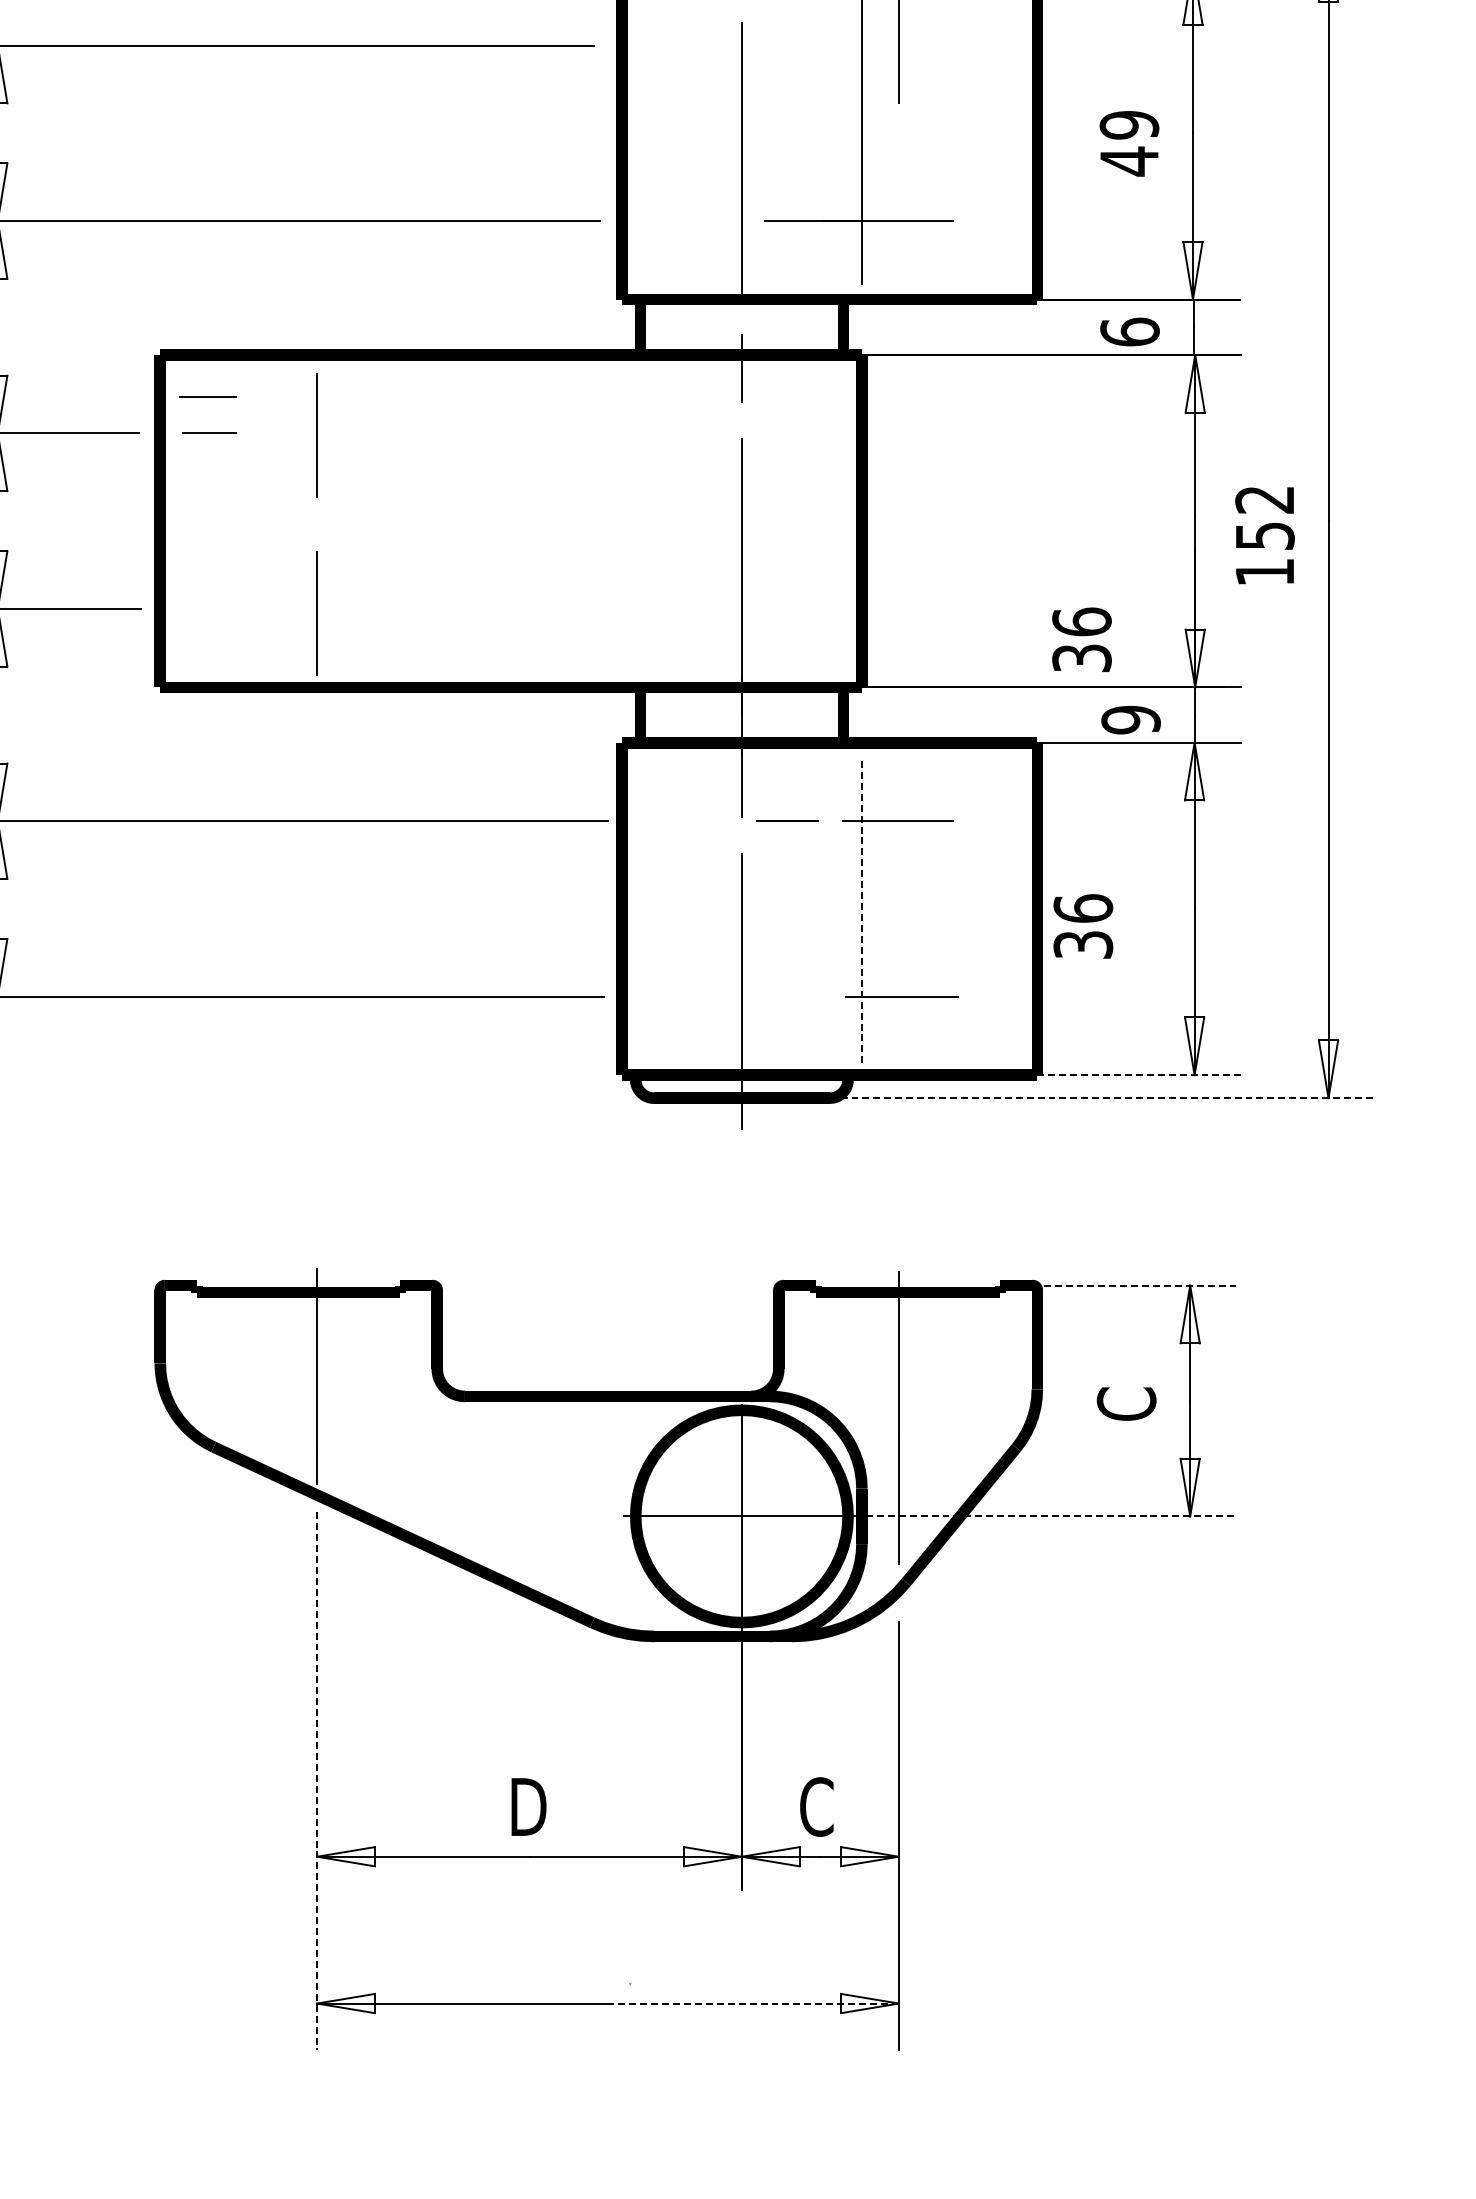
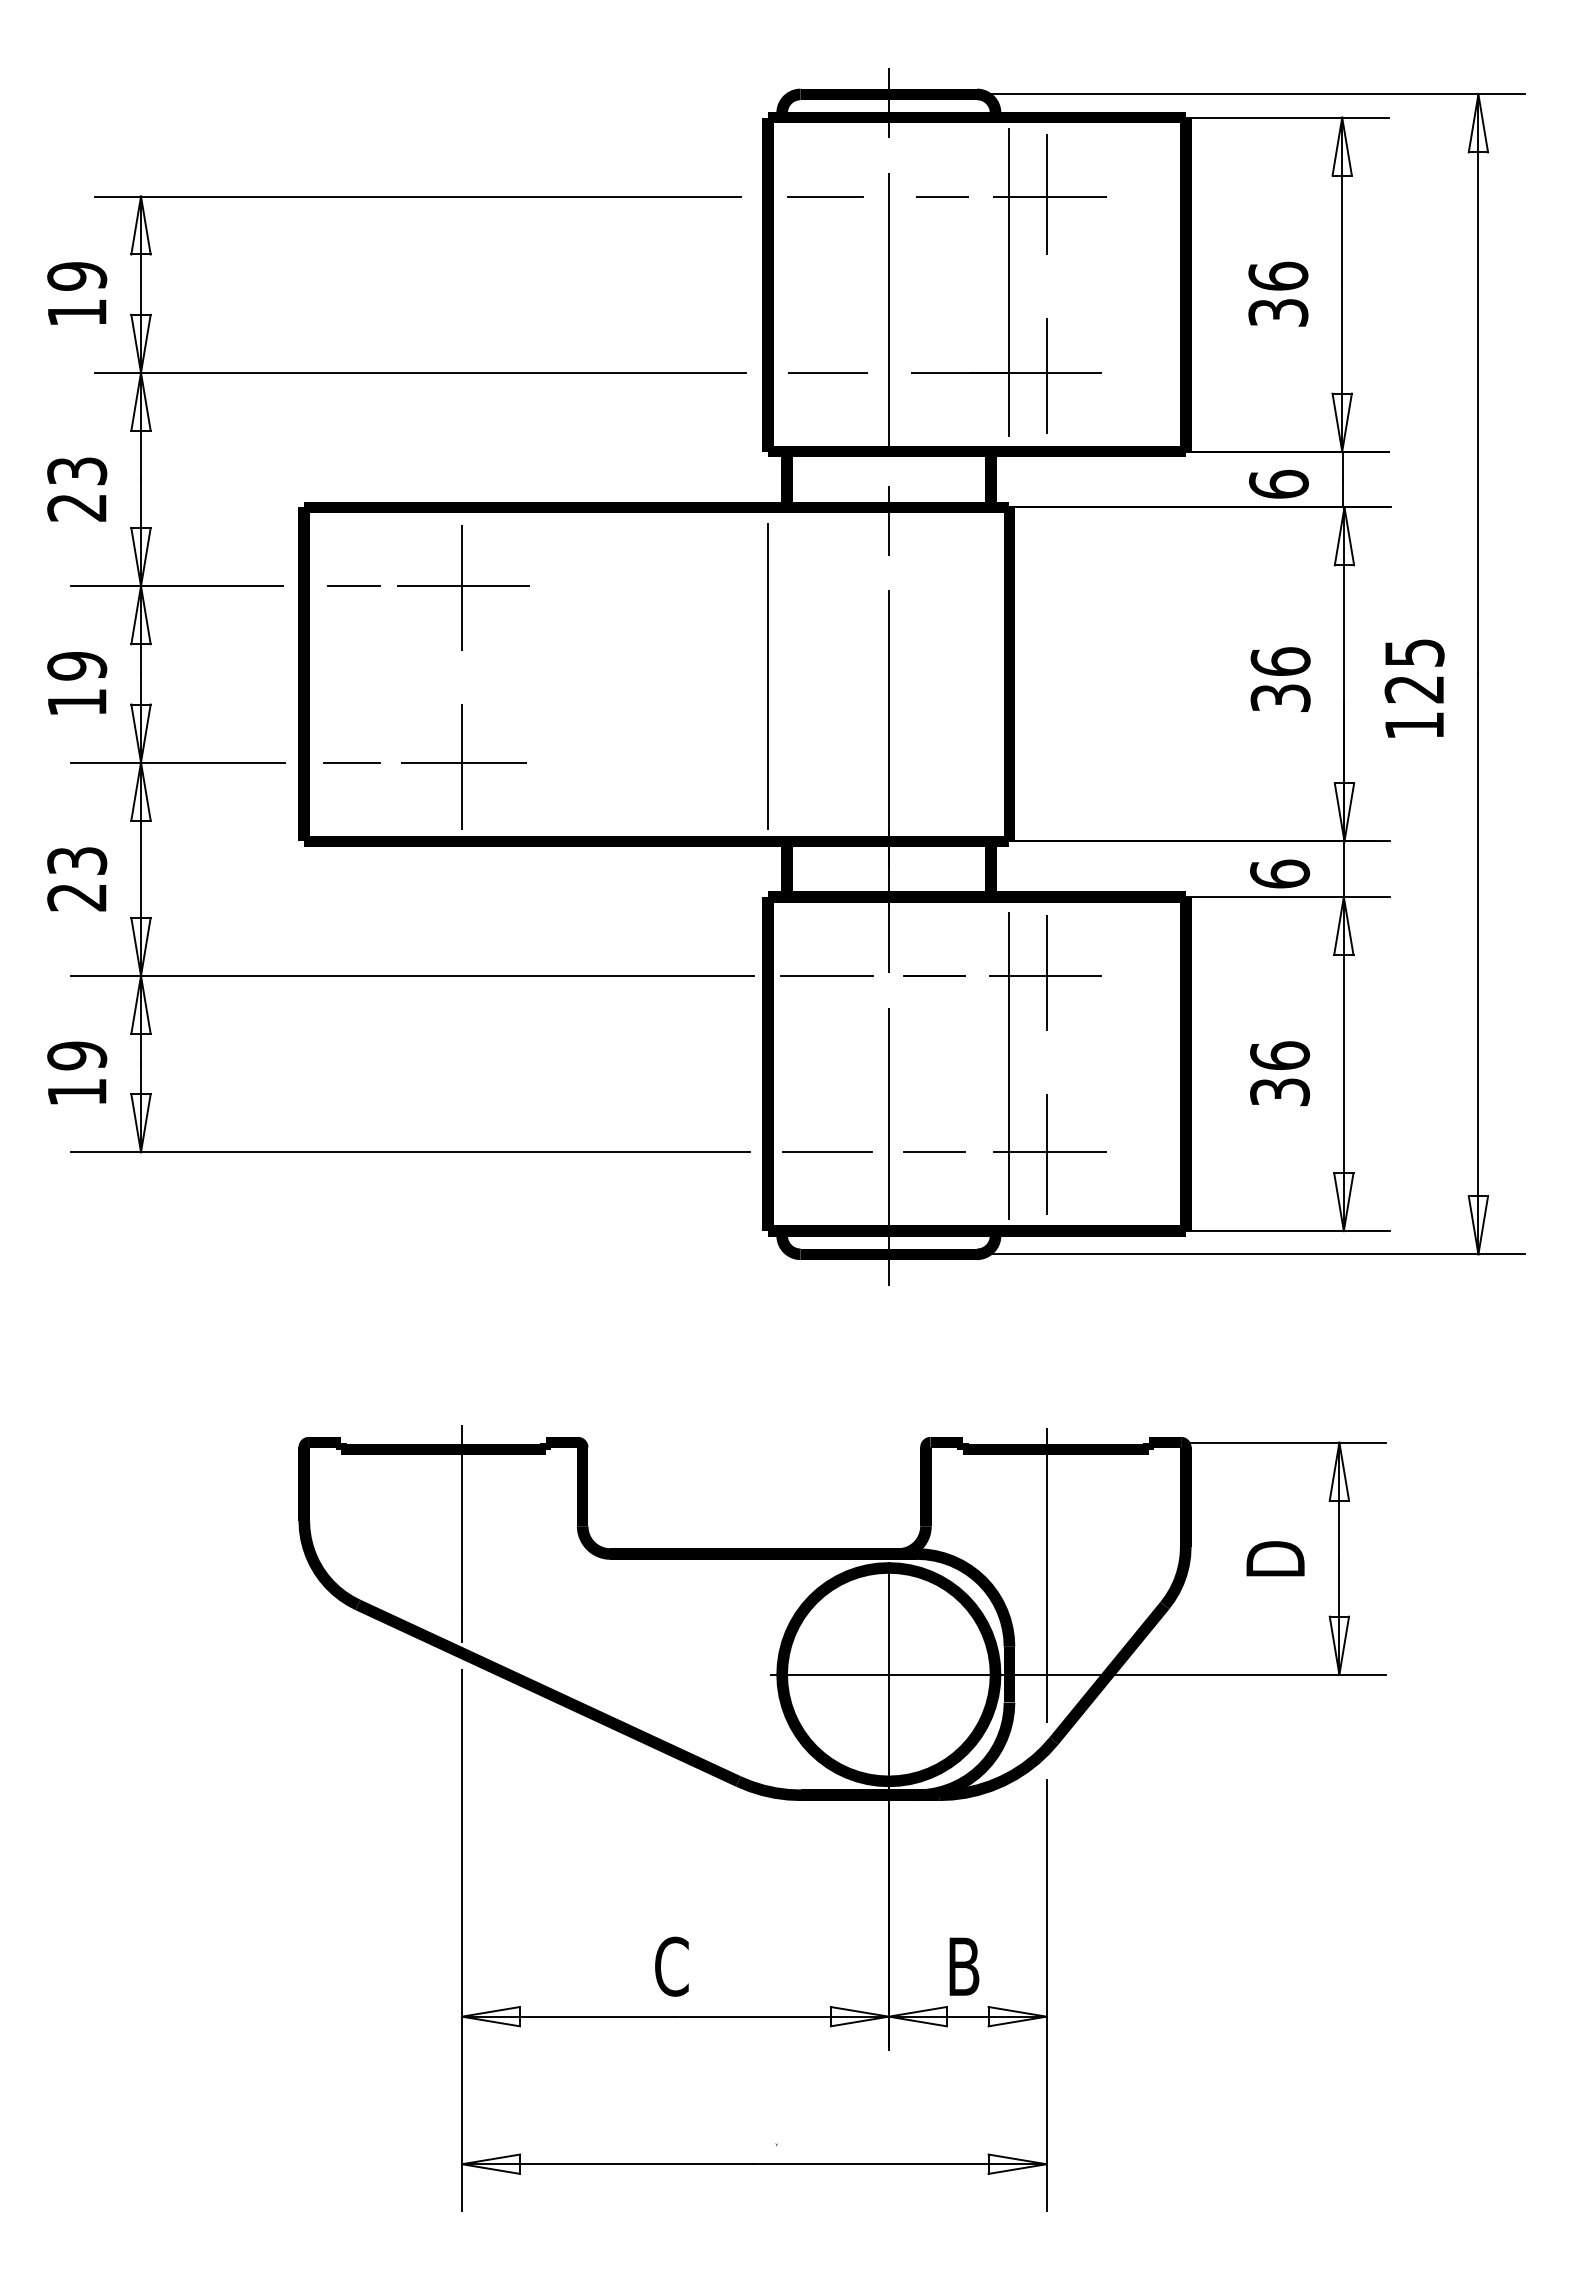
line: (678, 45) -> (825, 196), added
line: (794, 45) -> (941, 196), added
line: (901, 45) -> (1049, 196), added
text: (1129, 143) -> (1278, 294), 49 -> 36
line: (680, 220) -> (827, 372), added
line: (898, 223) -> (1046, 375), added
line: (207, 396) -> (351, 762), moved
line: (318, 433) -> (463, 586), added
text: (1264, 518) -> (1414, 671), 152 -> 125
line: (622, 523) -> (768, 676), added
line: (318, 608) -> (463, 762), added
text: (1081, 639) -> (1280, 679), moved
text: (1131, 719) -> (1280, 873), 9 -> 6
line: (898, 817) -> (1046, 972), added
line: (679, 820) -> (826, 975), added
line: (861, 910) -> (1009, 1065), dashed -> solid
text: (1083, 926) -> (1280, 1073), moved
line: (680, 995) -> (827, 1151), added
line: (787, 995) -> (934, 1151), added
line: (898, 998) -> (1046, 1154), added
line: (1139, 1075) -> (1288, 1231), dashed -> solid
line: (1101, 1098) -> (1250, 1254), dashed -> solid
line: (1134, 1285) -> (1283, 1442), dashed -> solid
text: (1126, 1401) -> (1275, 1559), C -> D
line: (1046, 1516) -> (1194, 1674), dashed -> solid
line: (317, 1781) -> (462, 1941), dashed -> solid
text: (527, 1806) -> (673, 1966), D -> C
text: (816, 1806) -> (963, 1966), C -> B
line: (752, 2003) -> (899, 2164), dashed -> solid

